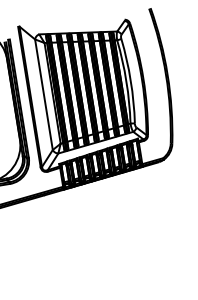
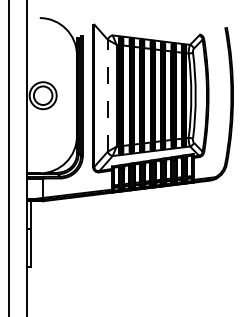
line: (43, 94) -> (107, 95), solid -> dashed

